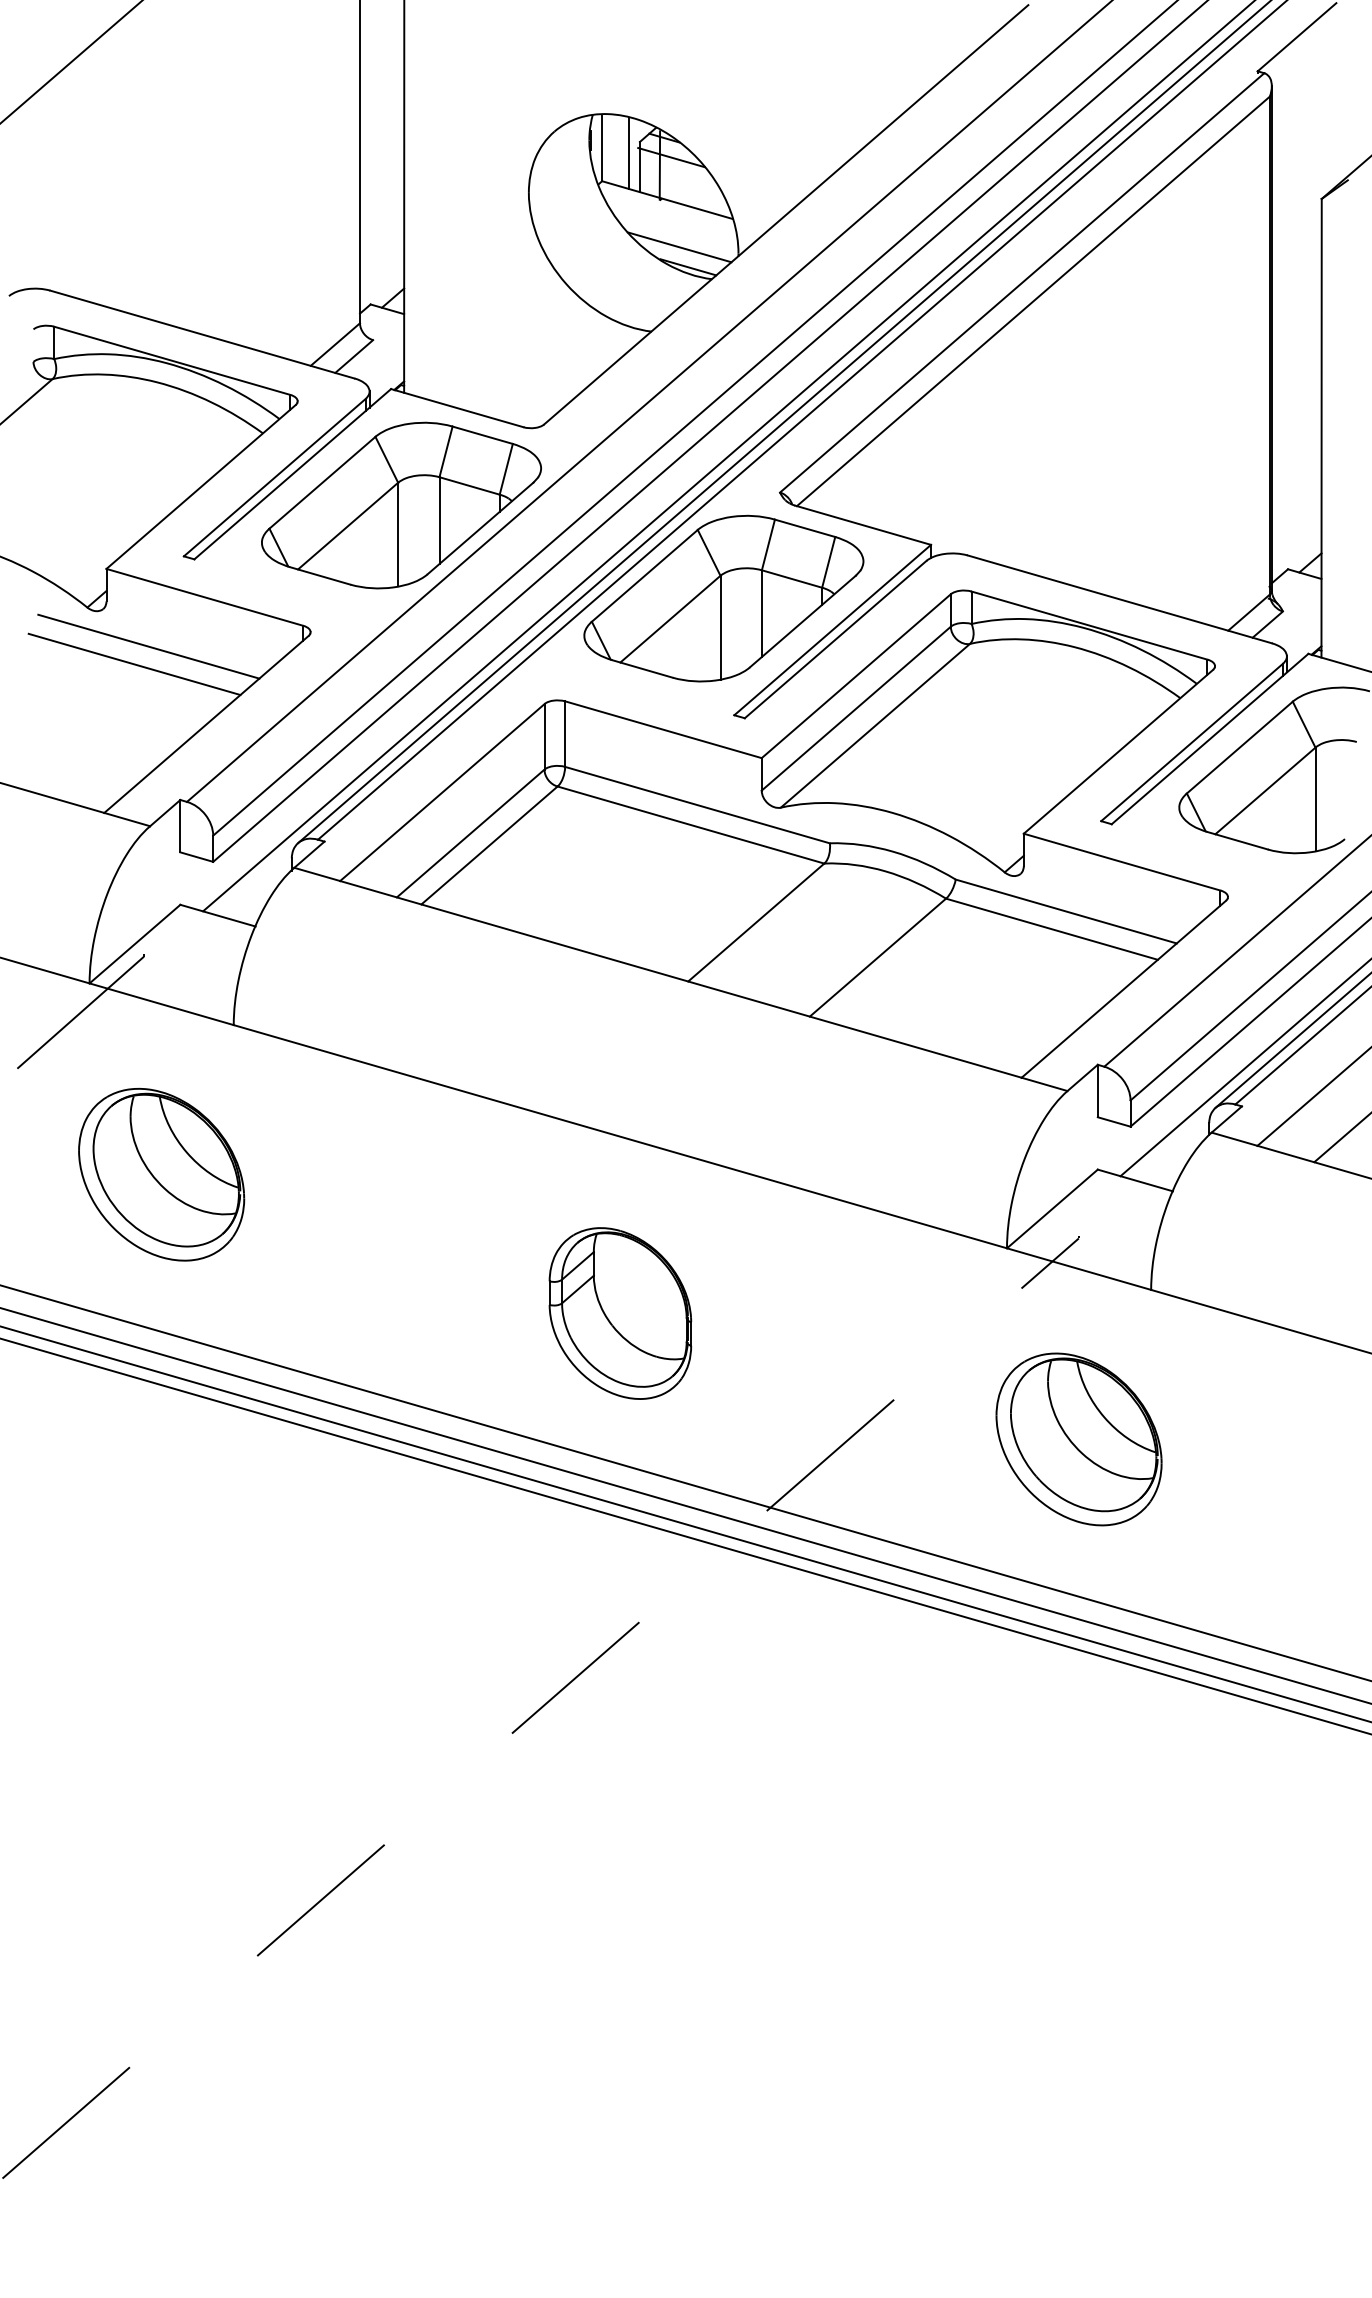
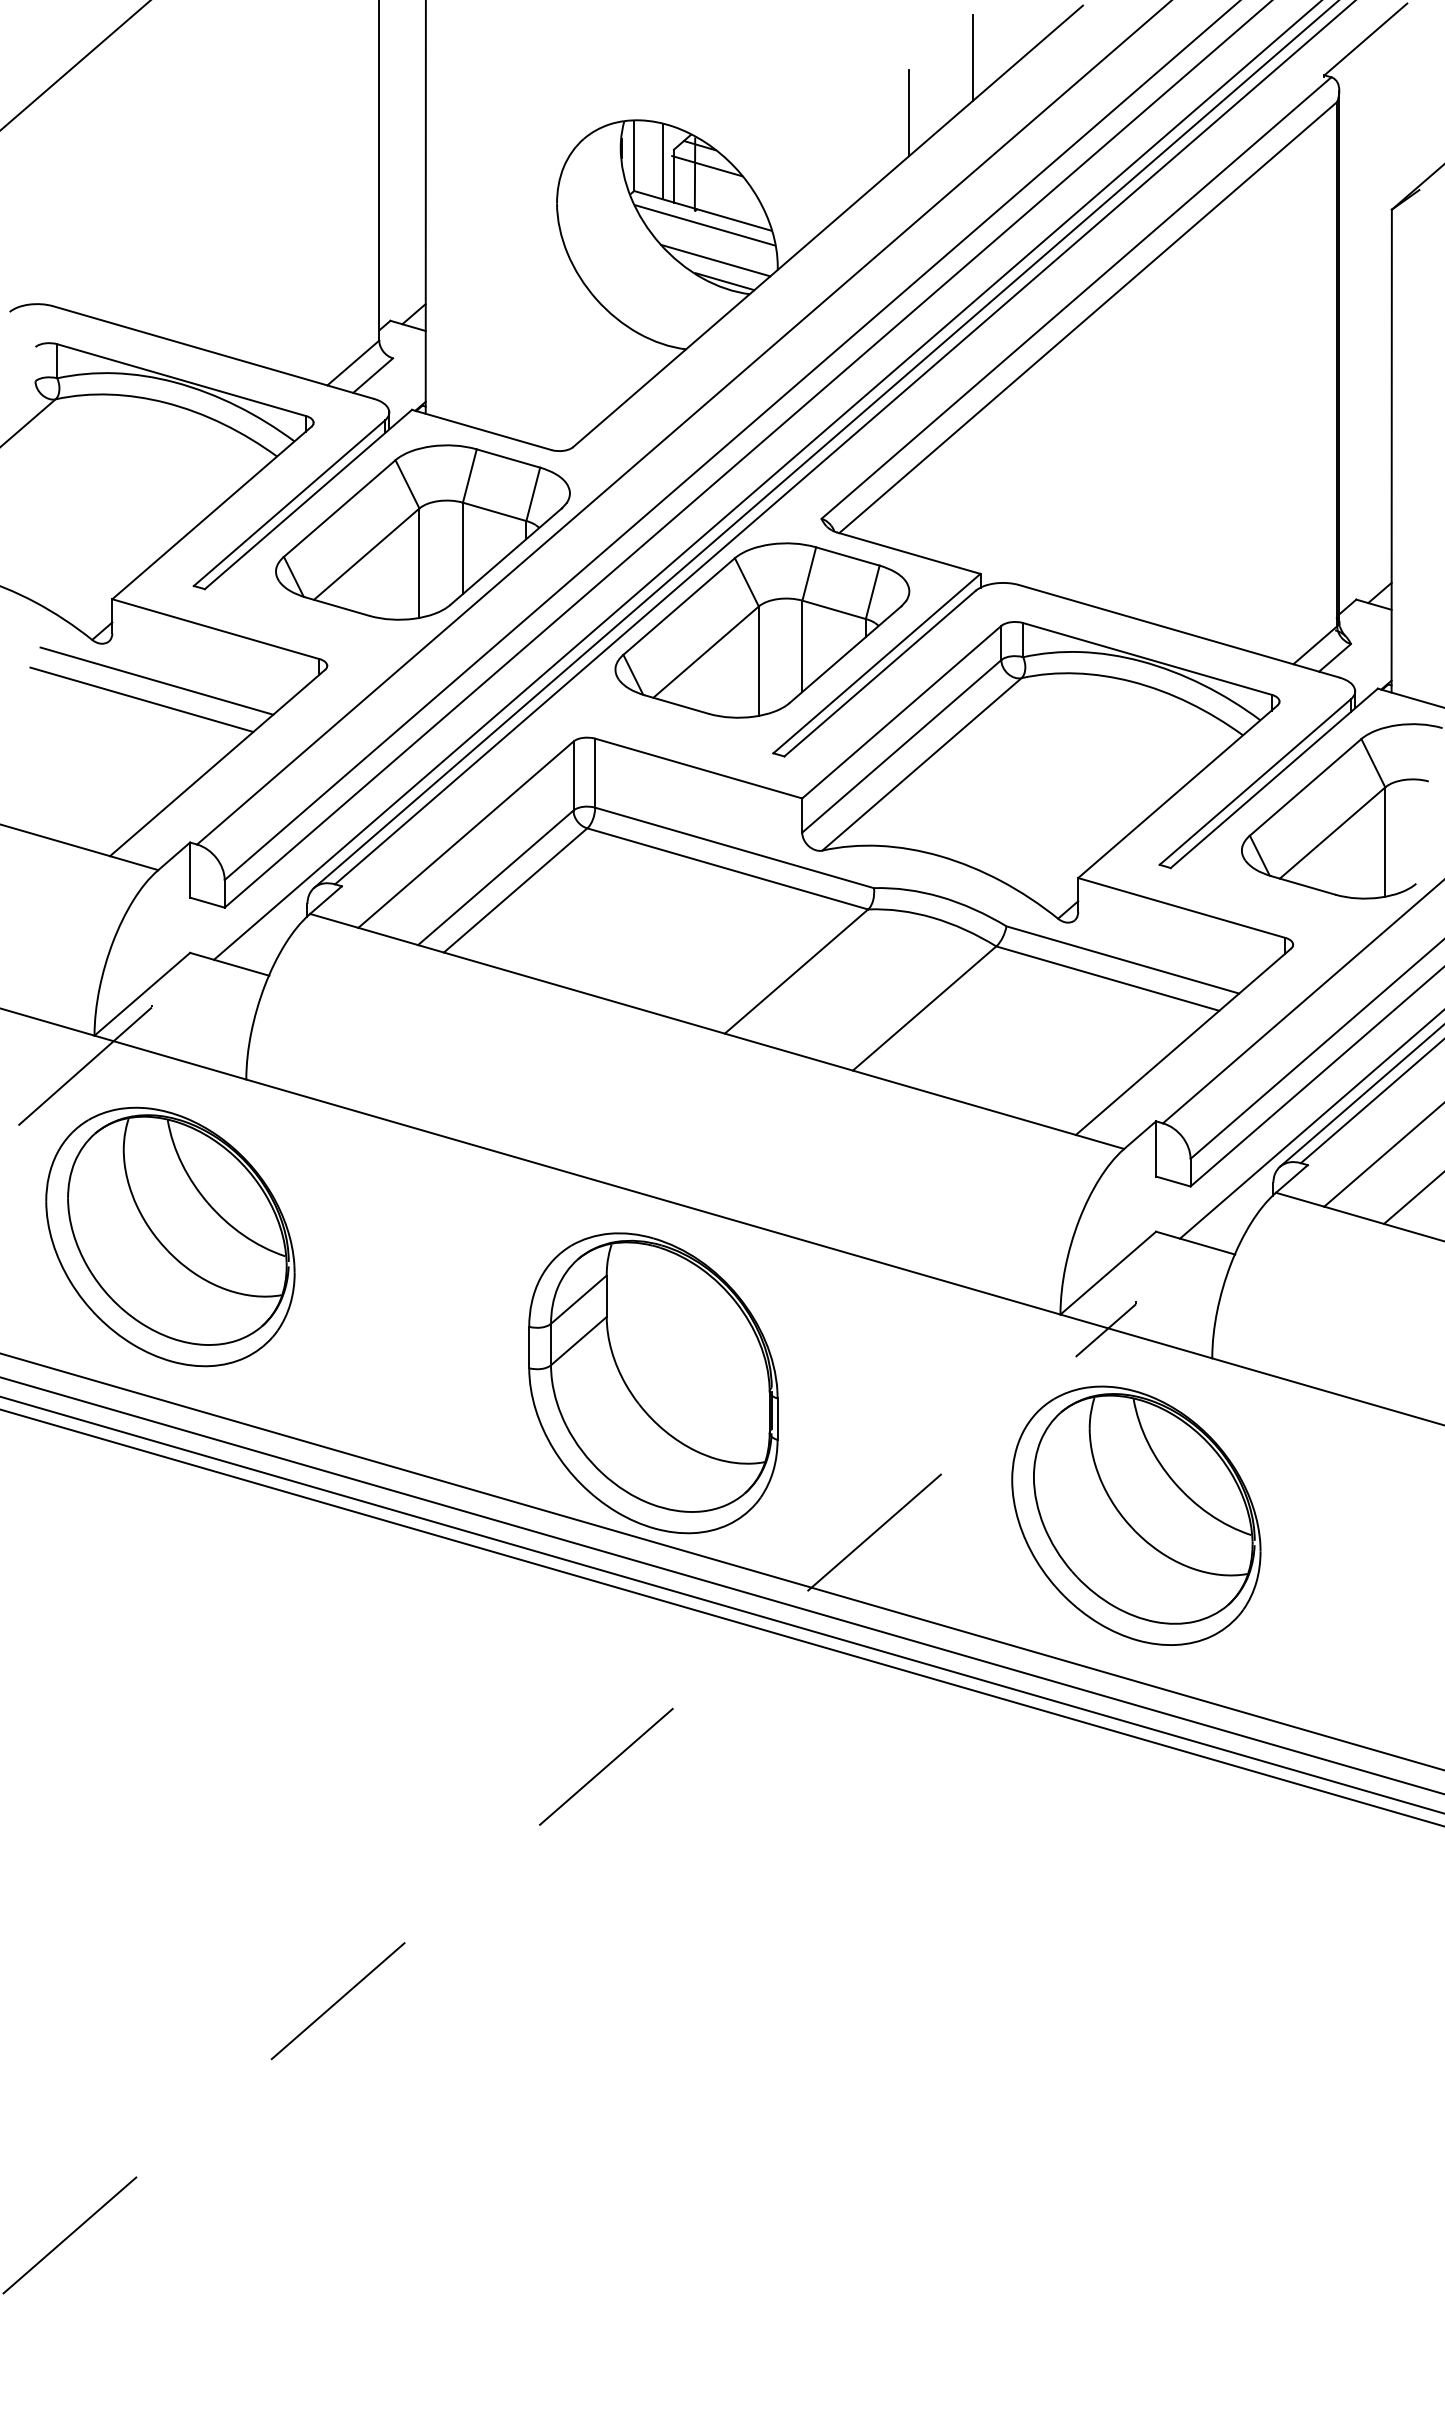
line: (923, 54) -> (972, 57), added
line: (863, 107) -> (909, 113), added
line: (669, 213) -> (705, 225), added
part: (161, 1174) -> (170, 1236), size x1.43
part: (620, 1313) -> (653, 1383), size x1.67
part: (1078, 1439) -> (1135, 1515), size x1.43

